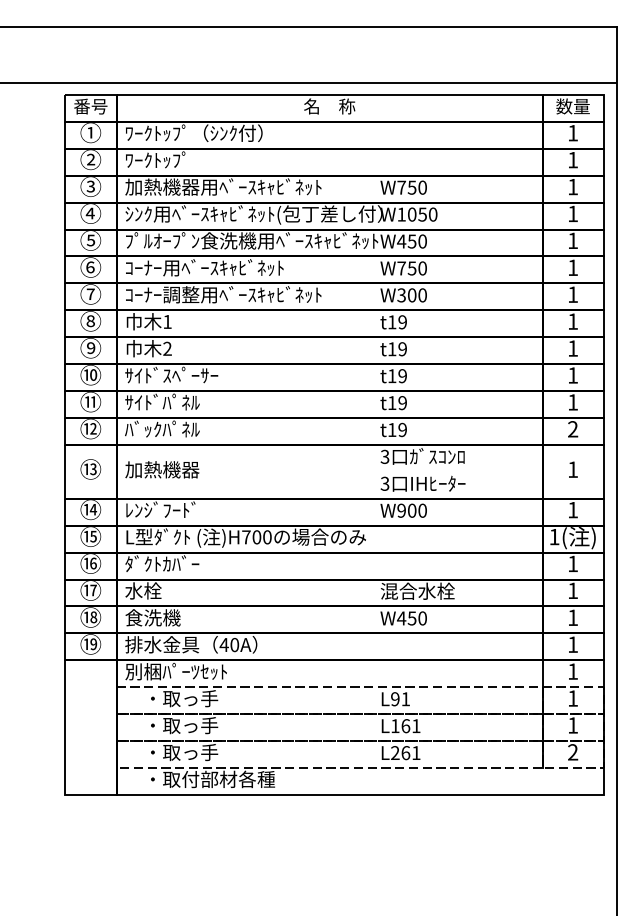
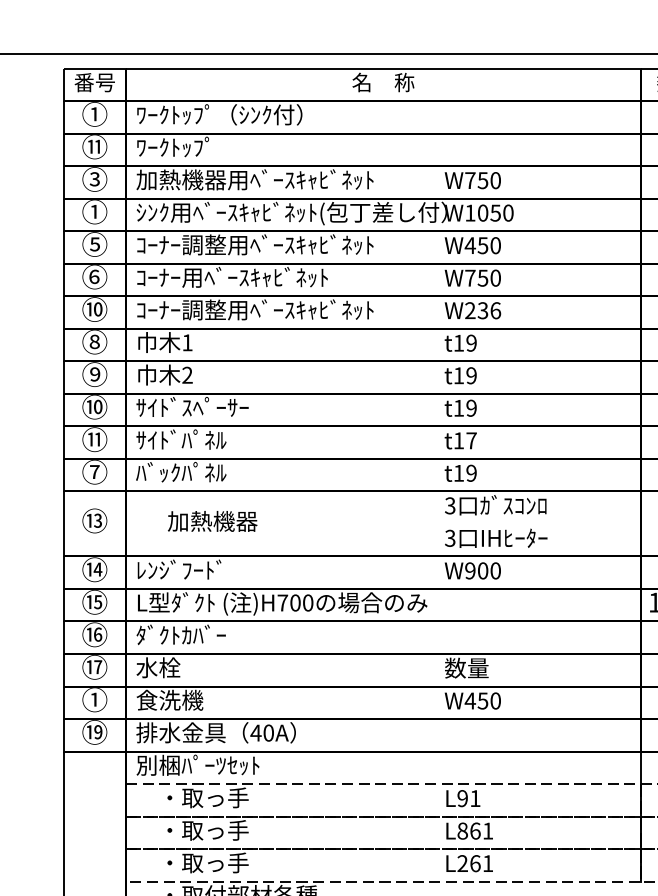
text: (90, 159) -> (94, 146), ② -> ⑪
text: (89, 213) -> (93, 211), ④ -> ①
text: (252, 240) -> (290, 244), ﾌﾟﾙｵｰﾌﾟﾝ食洗機用ﾍﾞｰｽｷｬﾋﾞﾈｯﾄ -> ｺｰﾅｰ調整用ﾍﾞｰｽｷｬﾋﾞﾈｯﾄ
text: (90, 294) -> (94, 309), ⑦ -> ⑩
text: (412, 295) -> (483, 310), W300 -> W236
text: (402, 403) -> (471, 441), t19 -> t17
text: (90, 428) -> (94, 471), ⑫ -> ⑦
text: (162, 469) -> (212, 521), moved
text: (417, 590) -> (489, 667), 混合水栓 -> 数量
text: (90, 617) -> (94, 699), ⑱ -> ①
text: (395, 726) -> (462, 831), L161 -> L861

